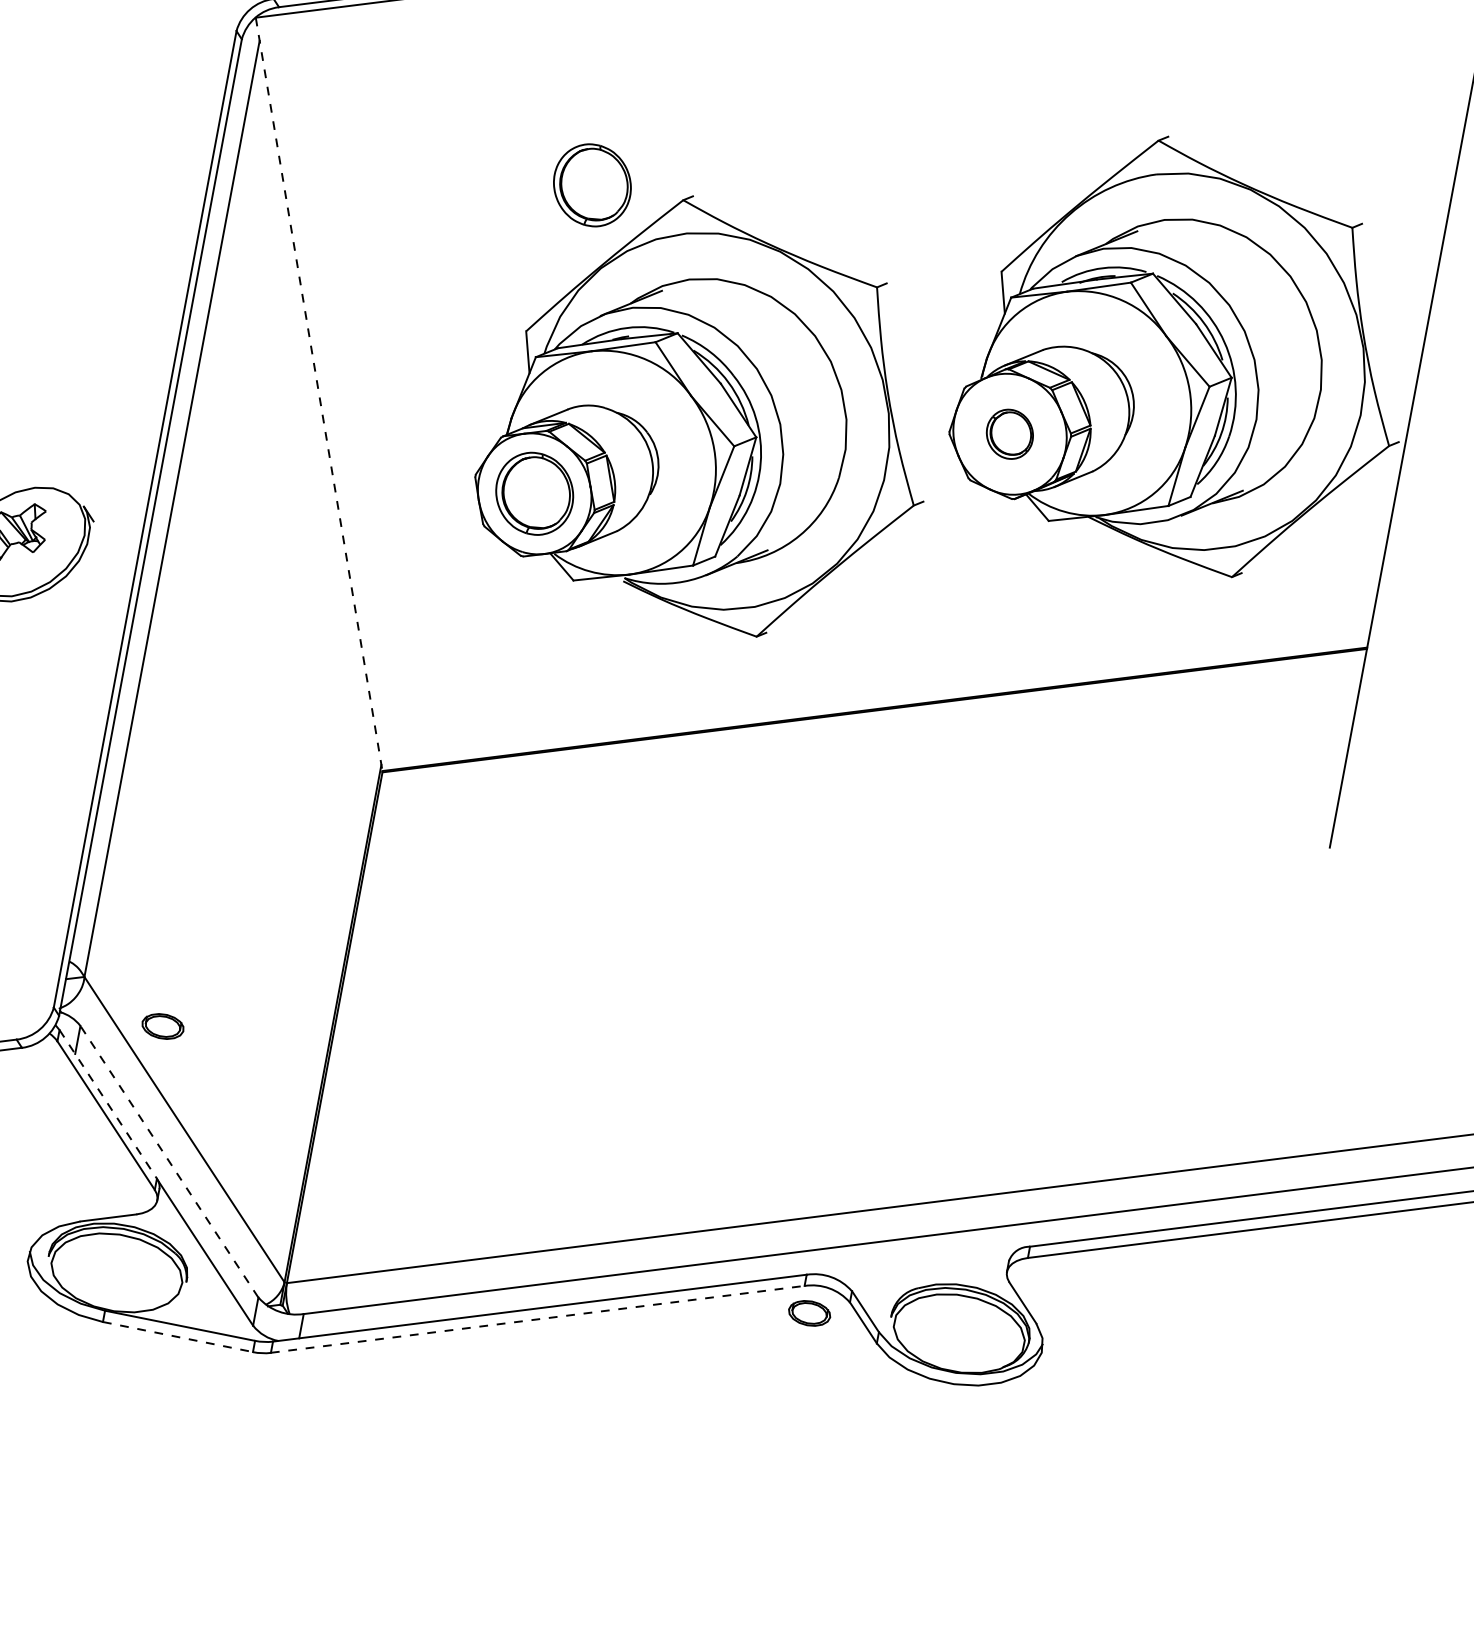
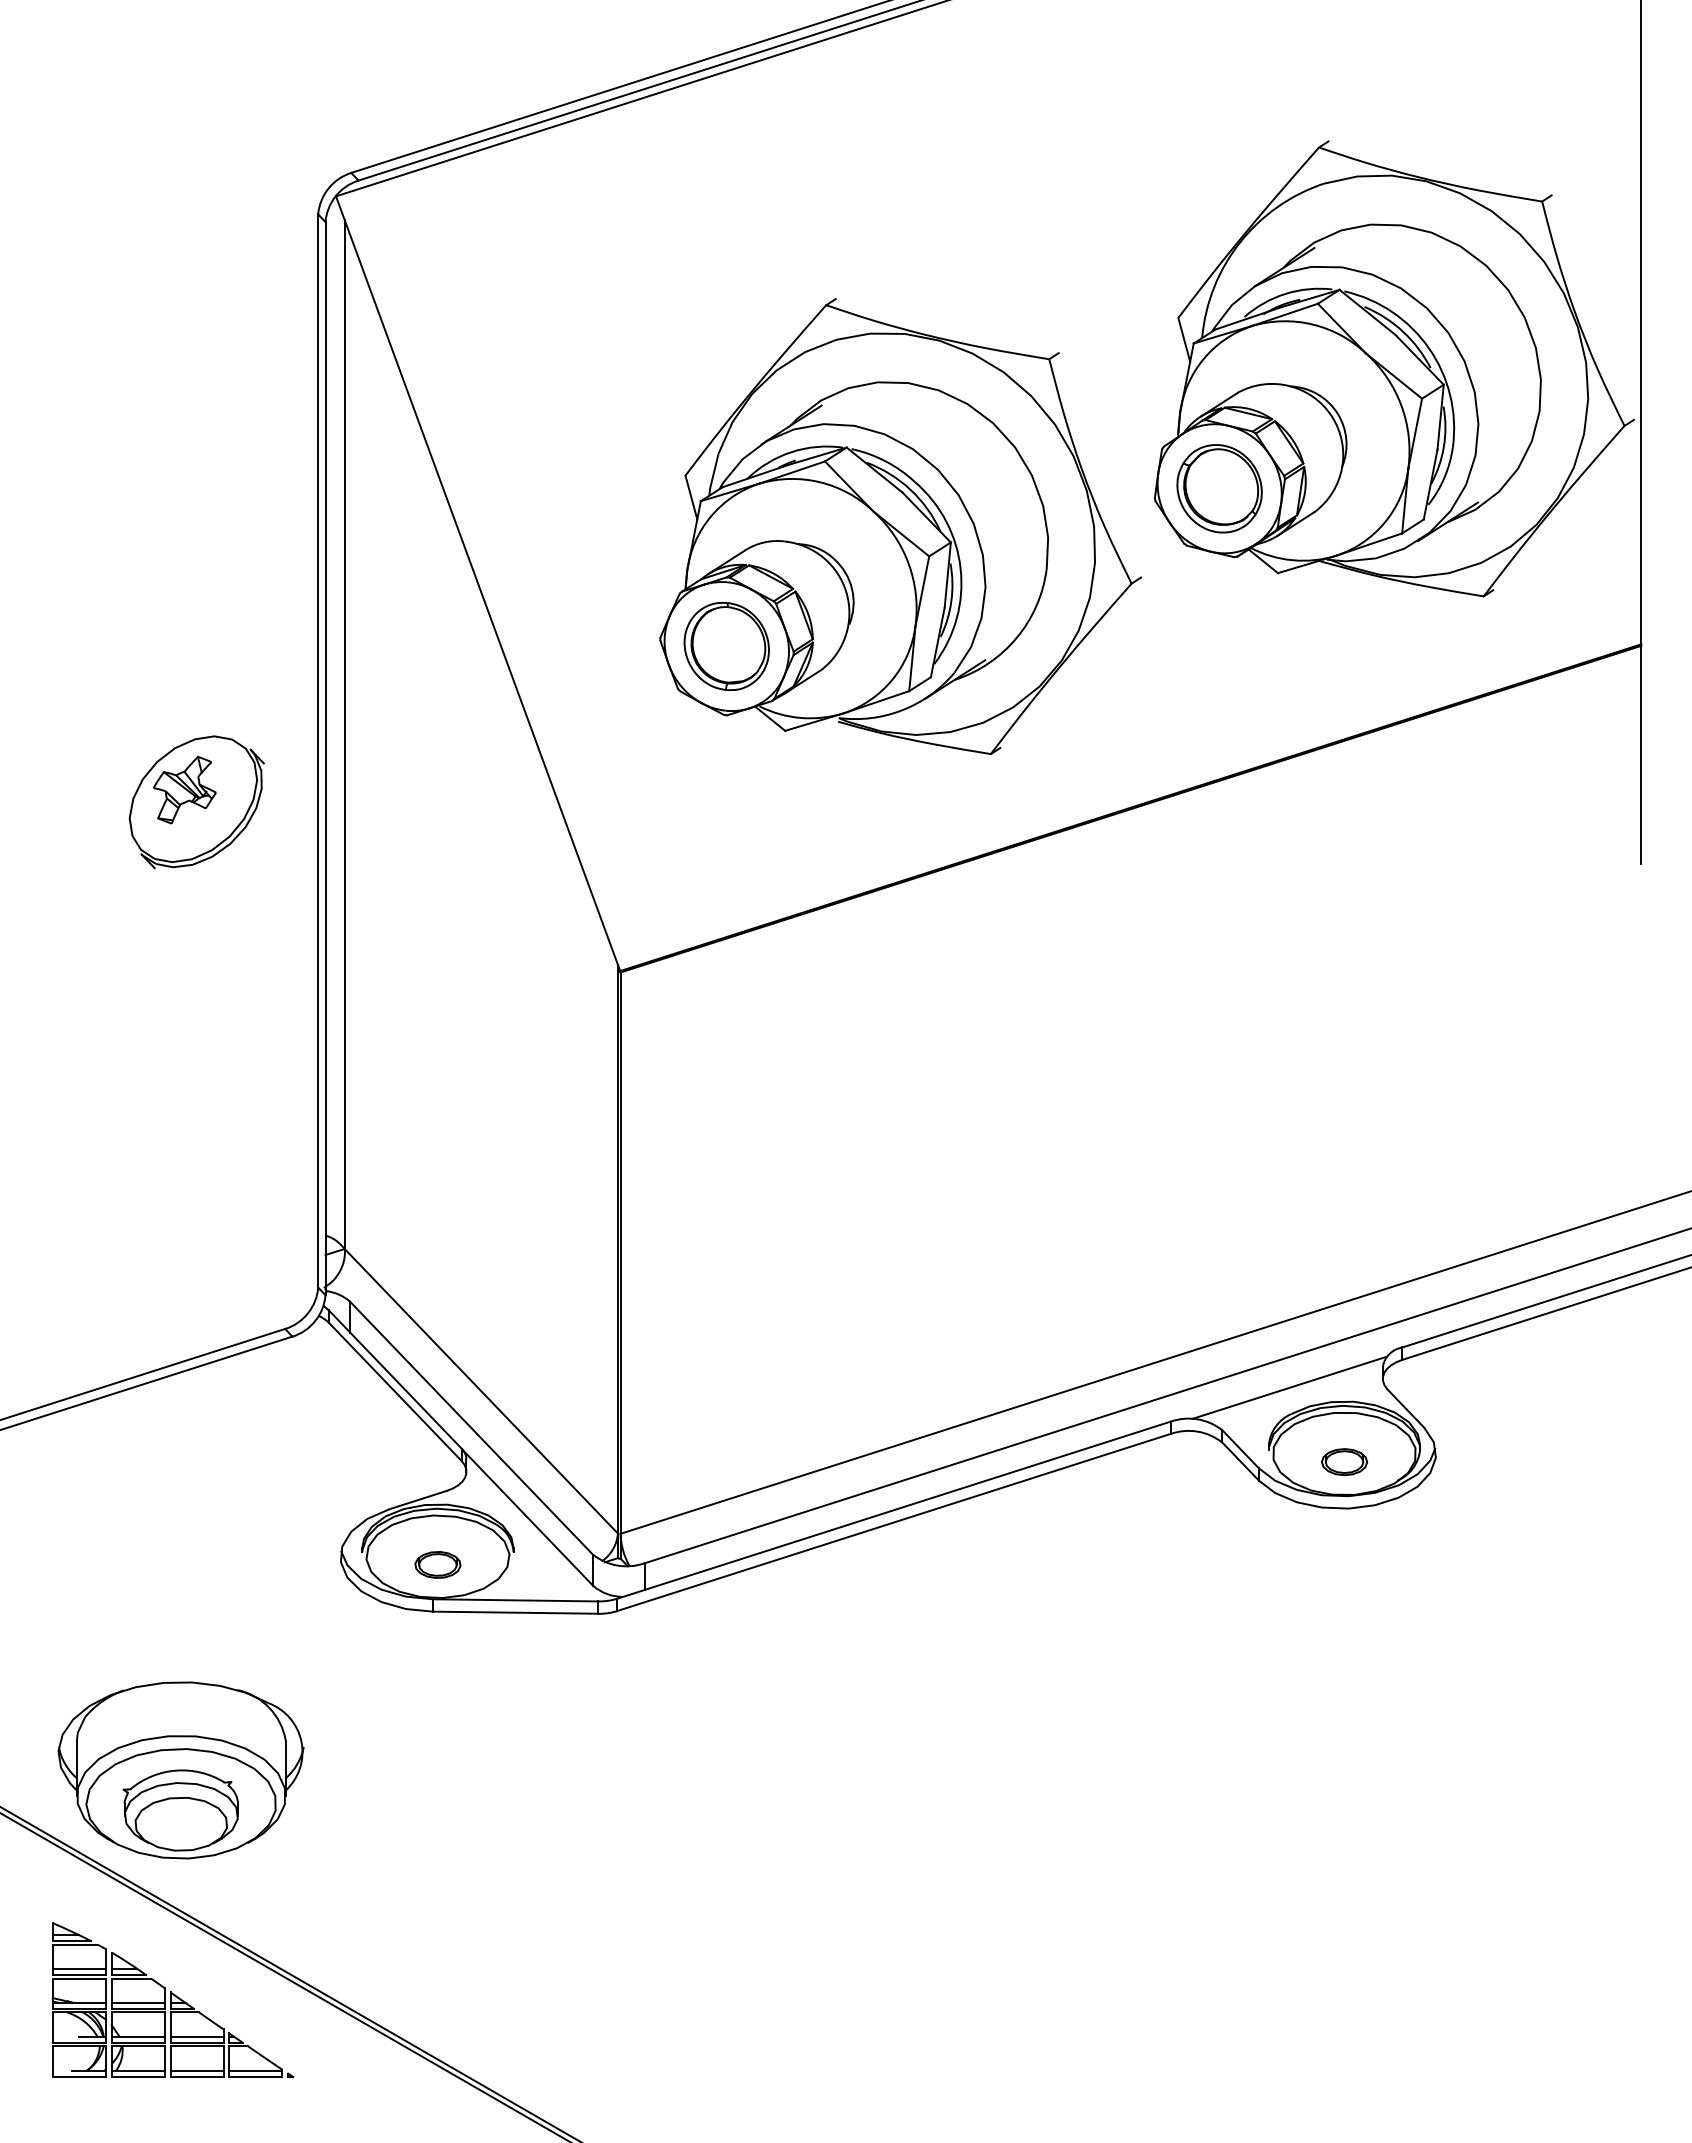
part: (592, 185) -> (726, 307), removed
line: (319, 394) -> (478, 583), dashed -> solid
part: (1009, 433) -> (1219, 488), size x1.67
part: (162, 1026) -> (437, 1564), moved
line: (108, 1104) -> (395, 1379), dashed -> solid
line: (169, 1161) -> (471, 1427), dashed -> solid
line: (920, 1263) -> (1289, 1387), added
part: (809, 1313) -> (1344, 1462), moved
line: (538, 1319) -> (894, 1522), dashed -> solid
line: (177, 1336) -> (515, 1612), dashed -> solid

